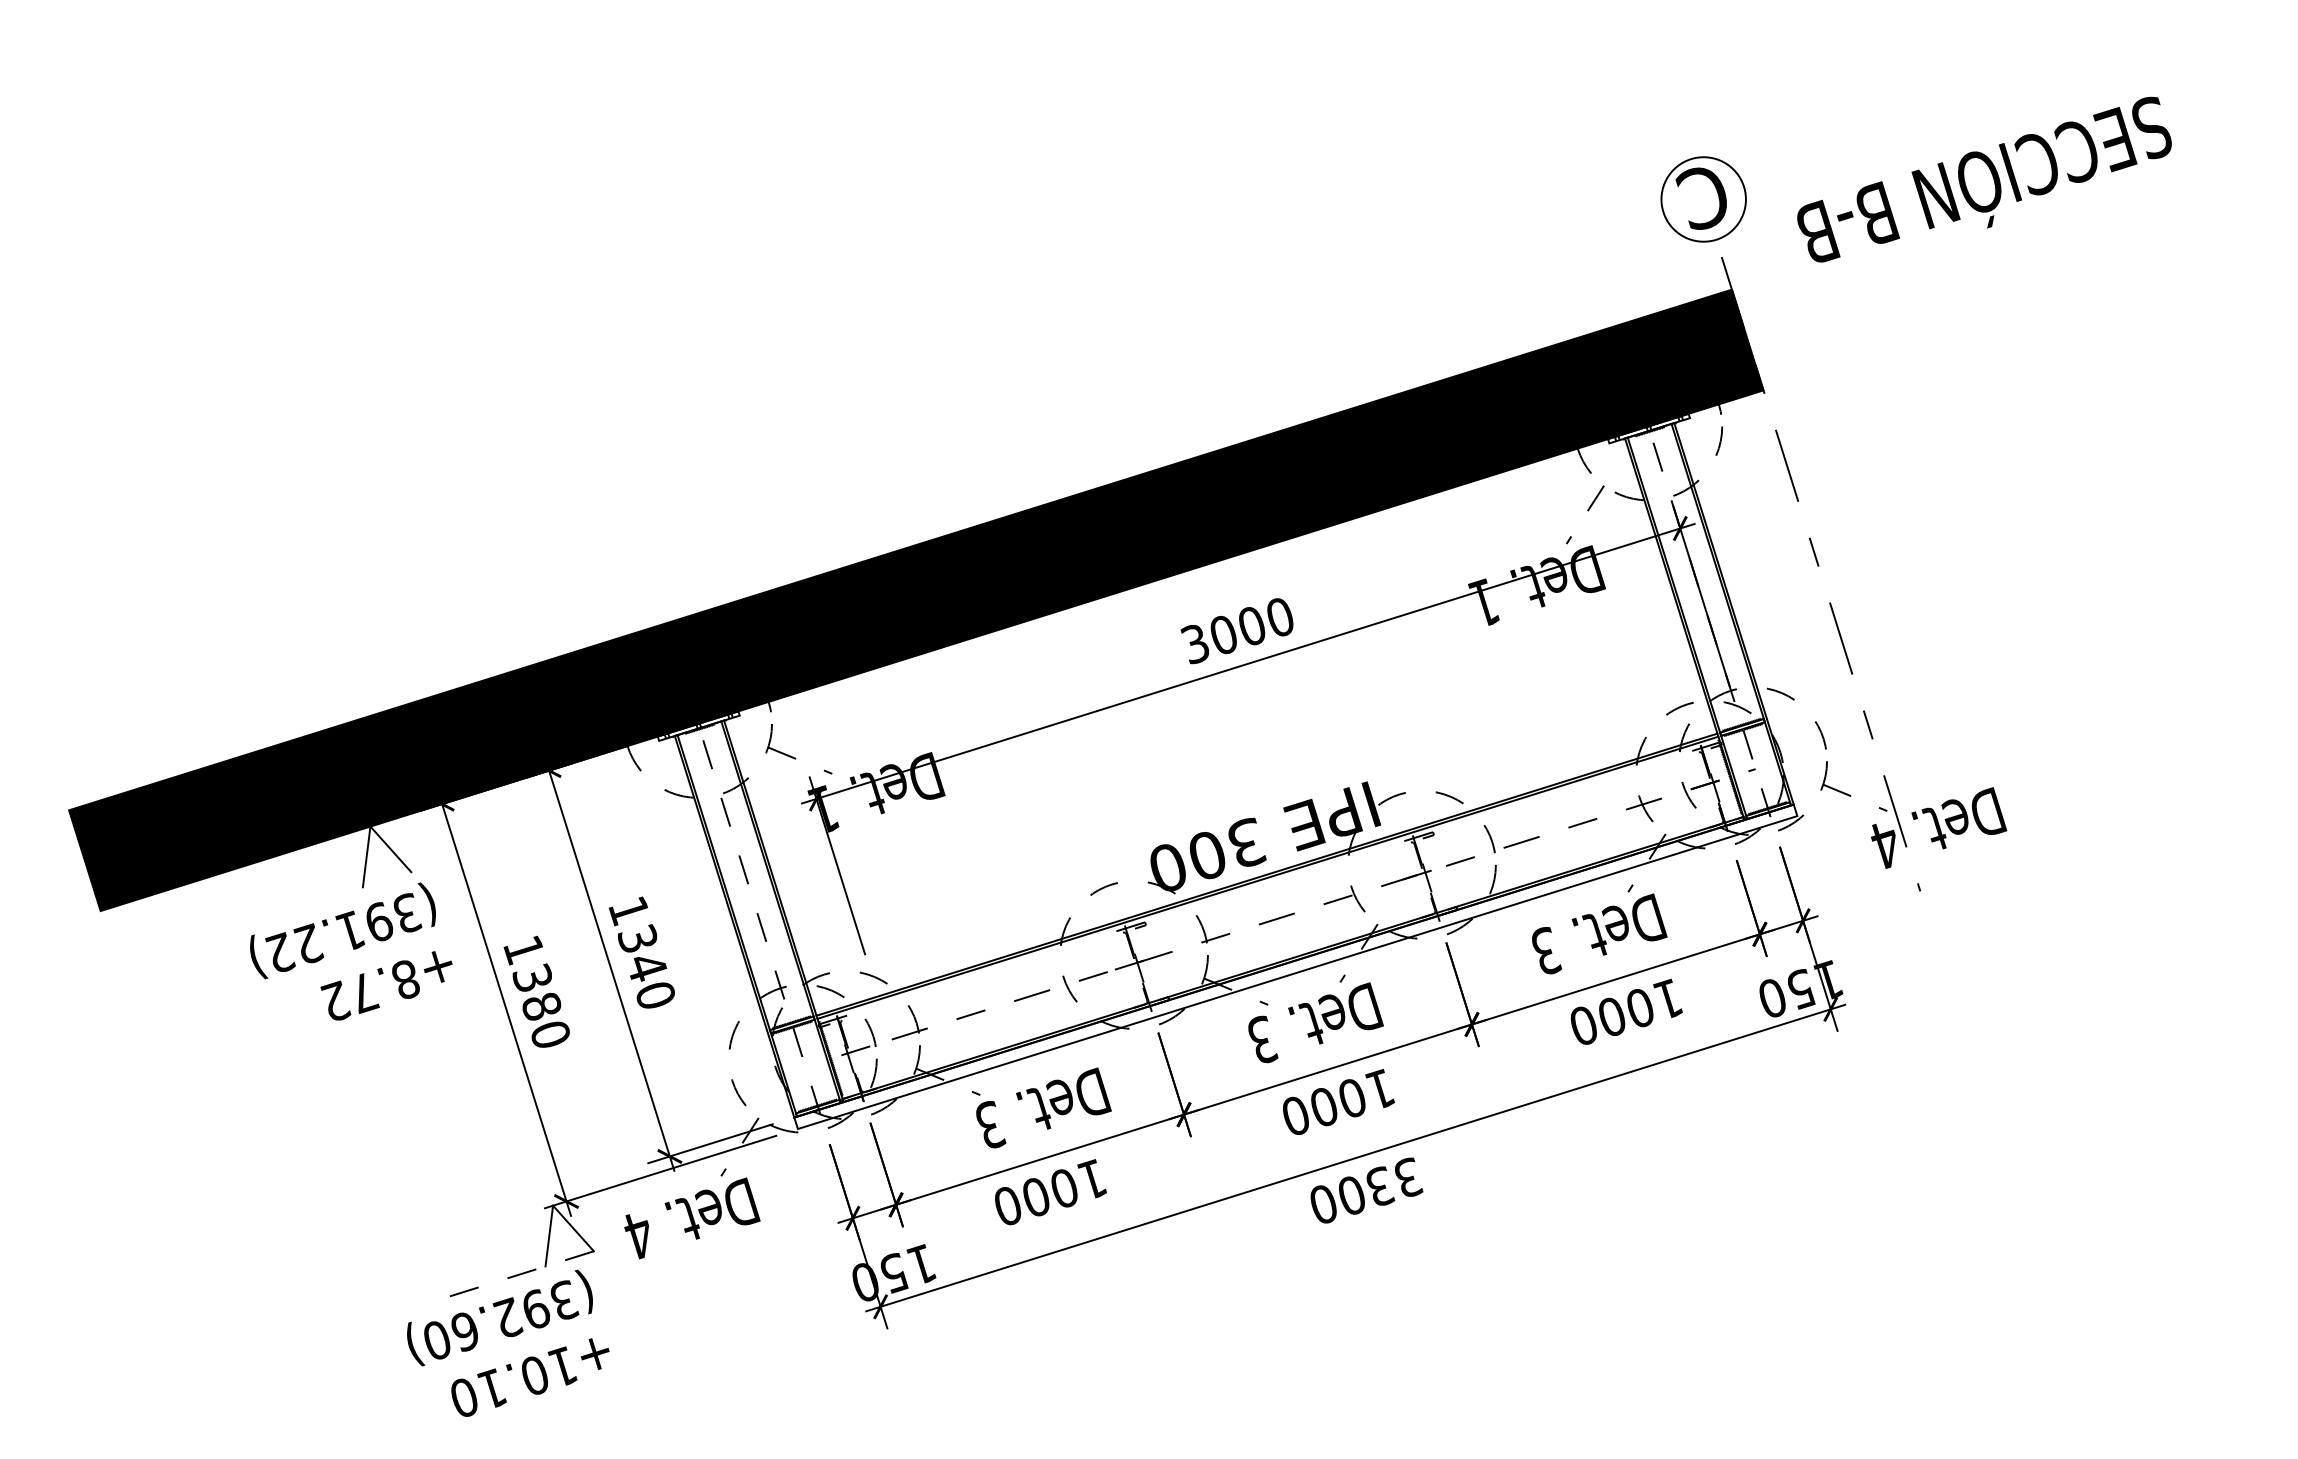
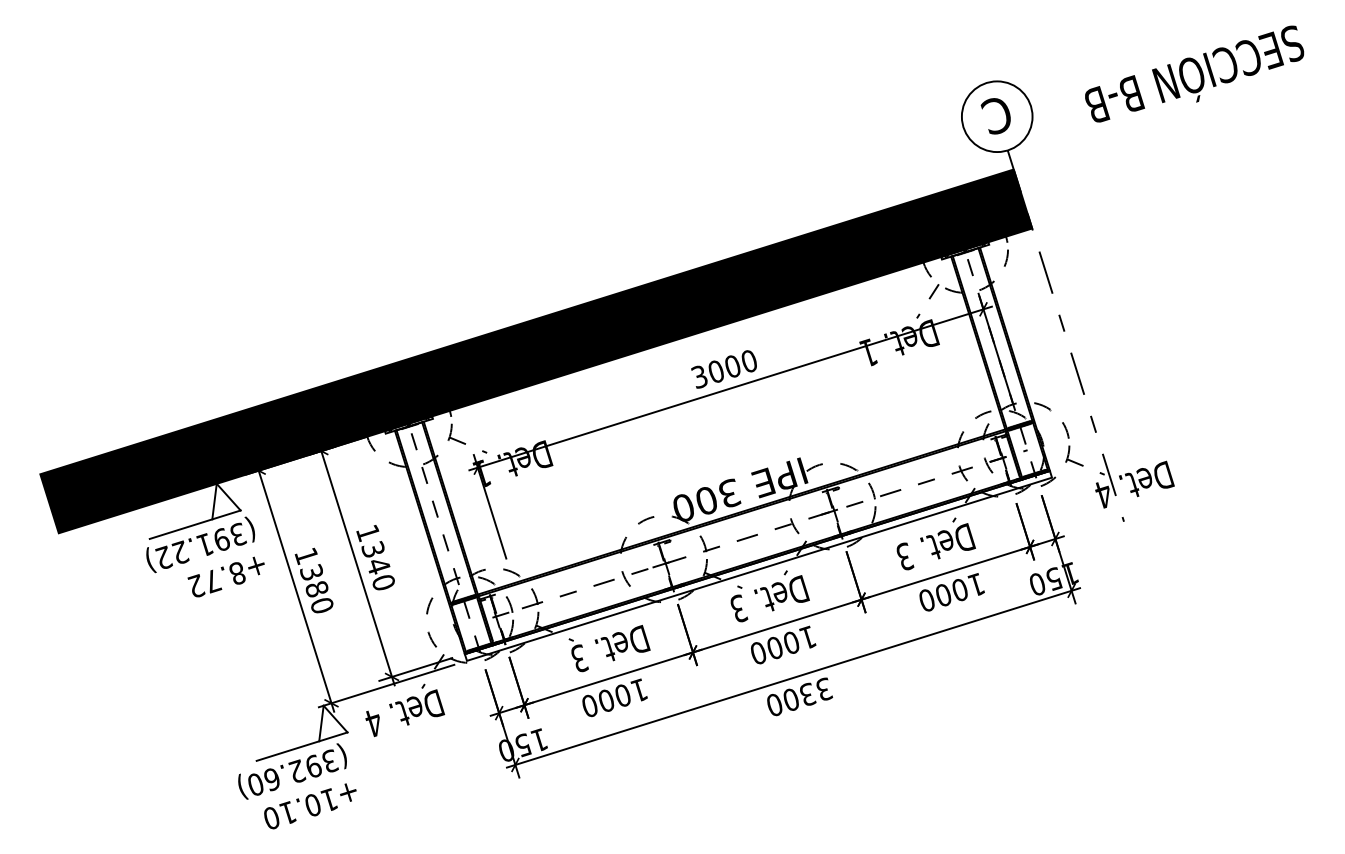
text: (1984, 178) -> (1194, 73), moved
circle: (1702, 199) -> (996, 116), size x1.43
line: (332, 896) -> (194, 524), added
line: (516, 1275) -> (302, 746), dashed -> solid

